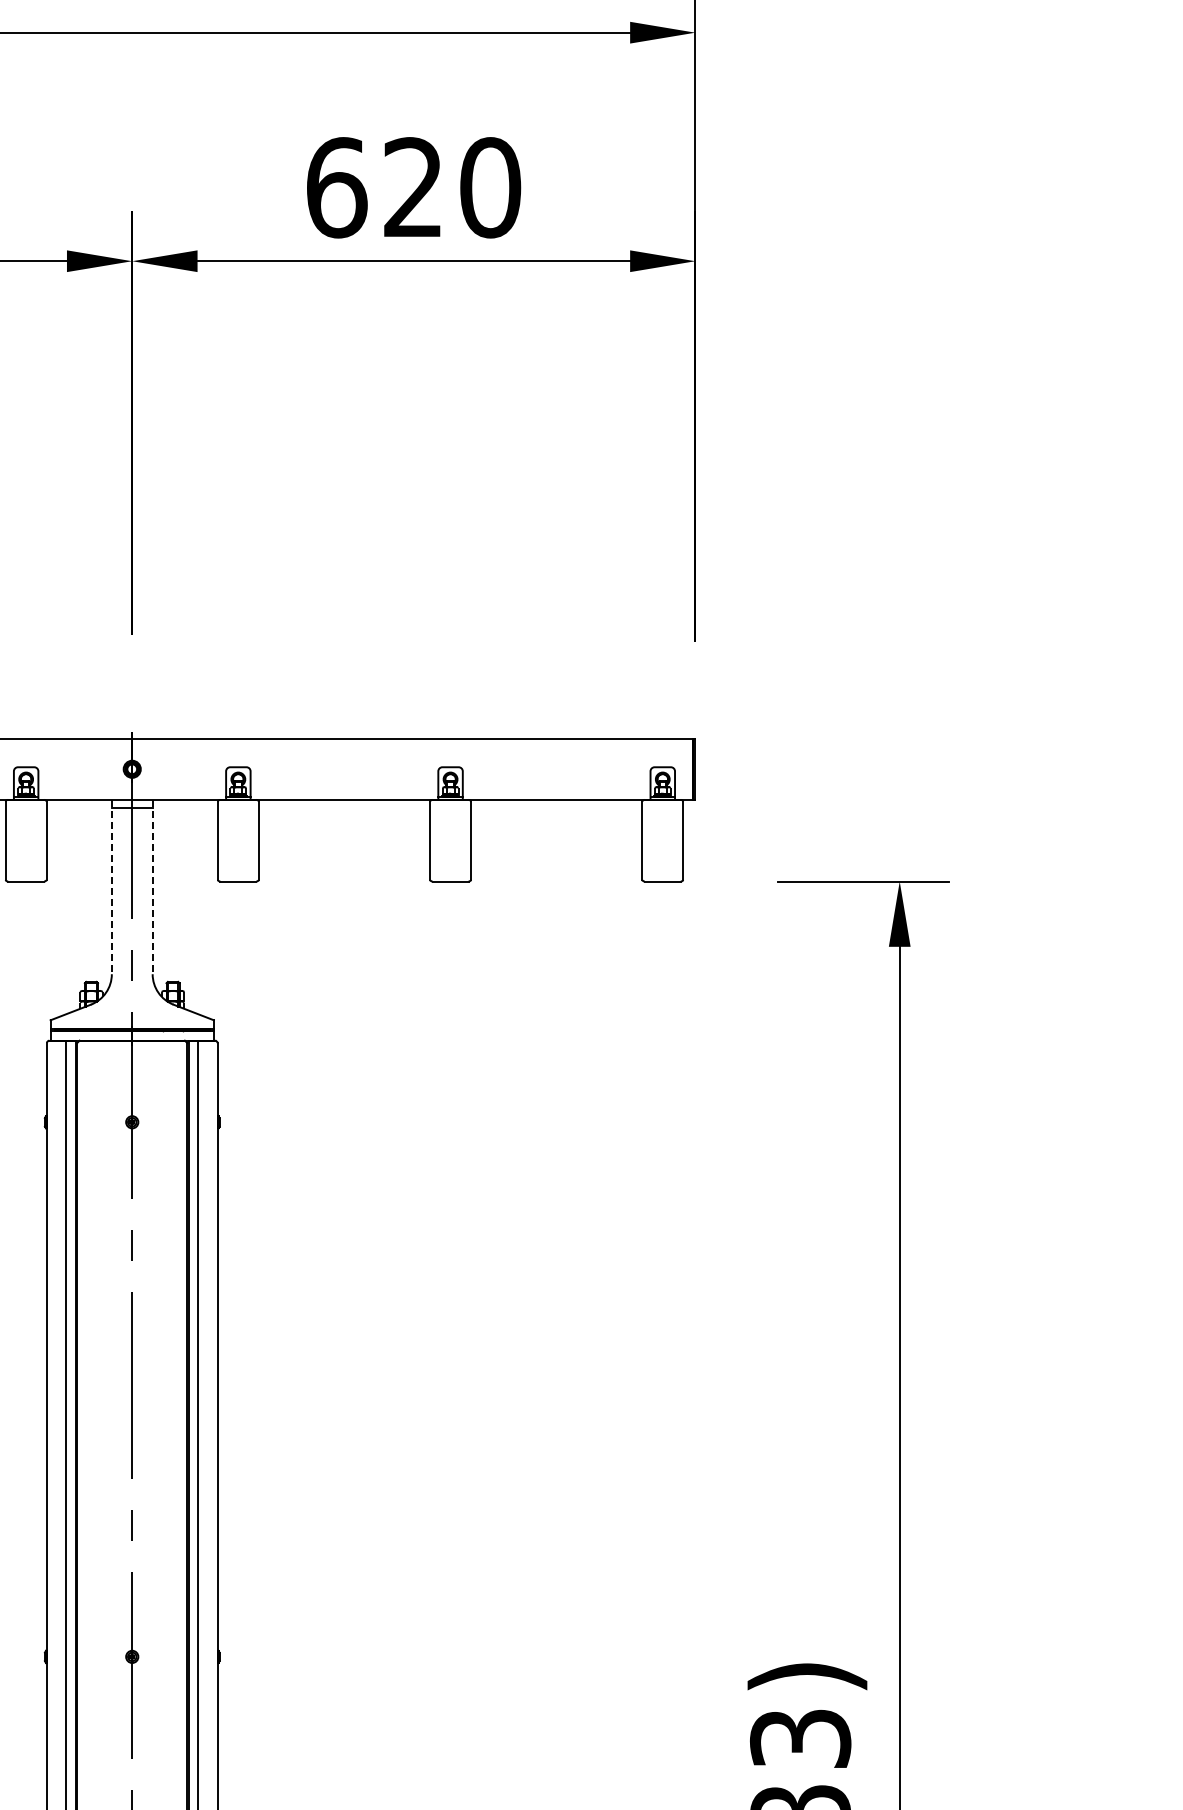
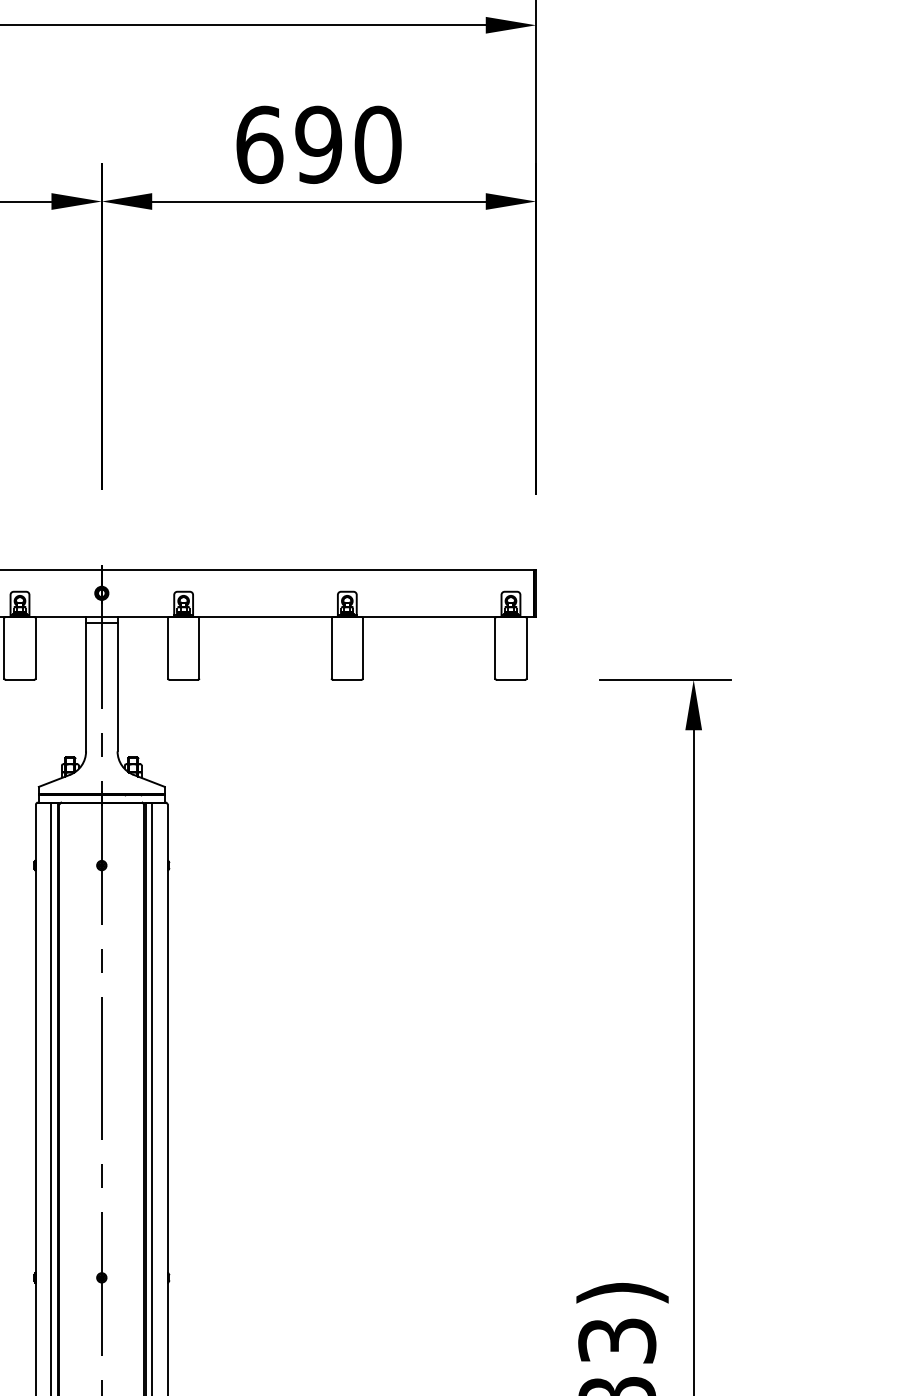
text: (413, 187) -> (318, 144), 620 -> 690
line: (111, 887) -> (85, 684), dashed -> solid
line: (152, 887) -> (117, 684), dashed -> solid

